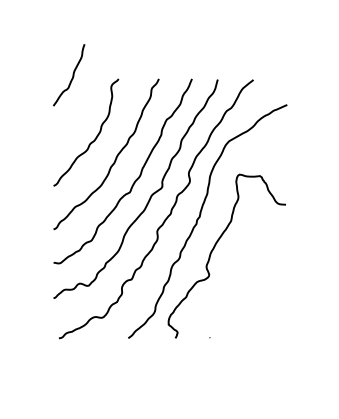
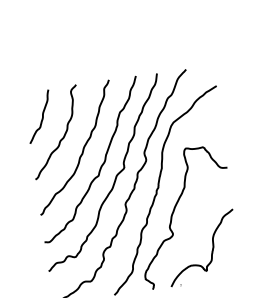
curve: (72, 75) -> (42, 116), moved
curve: (253, 299) -> (212, 248), added

